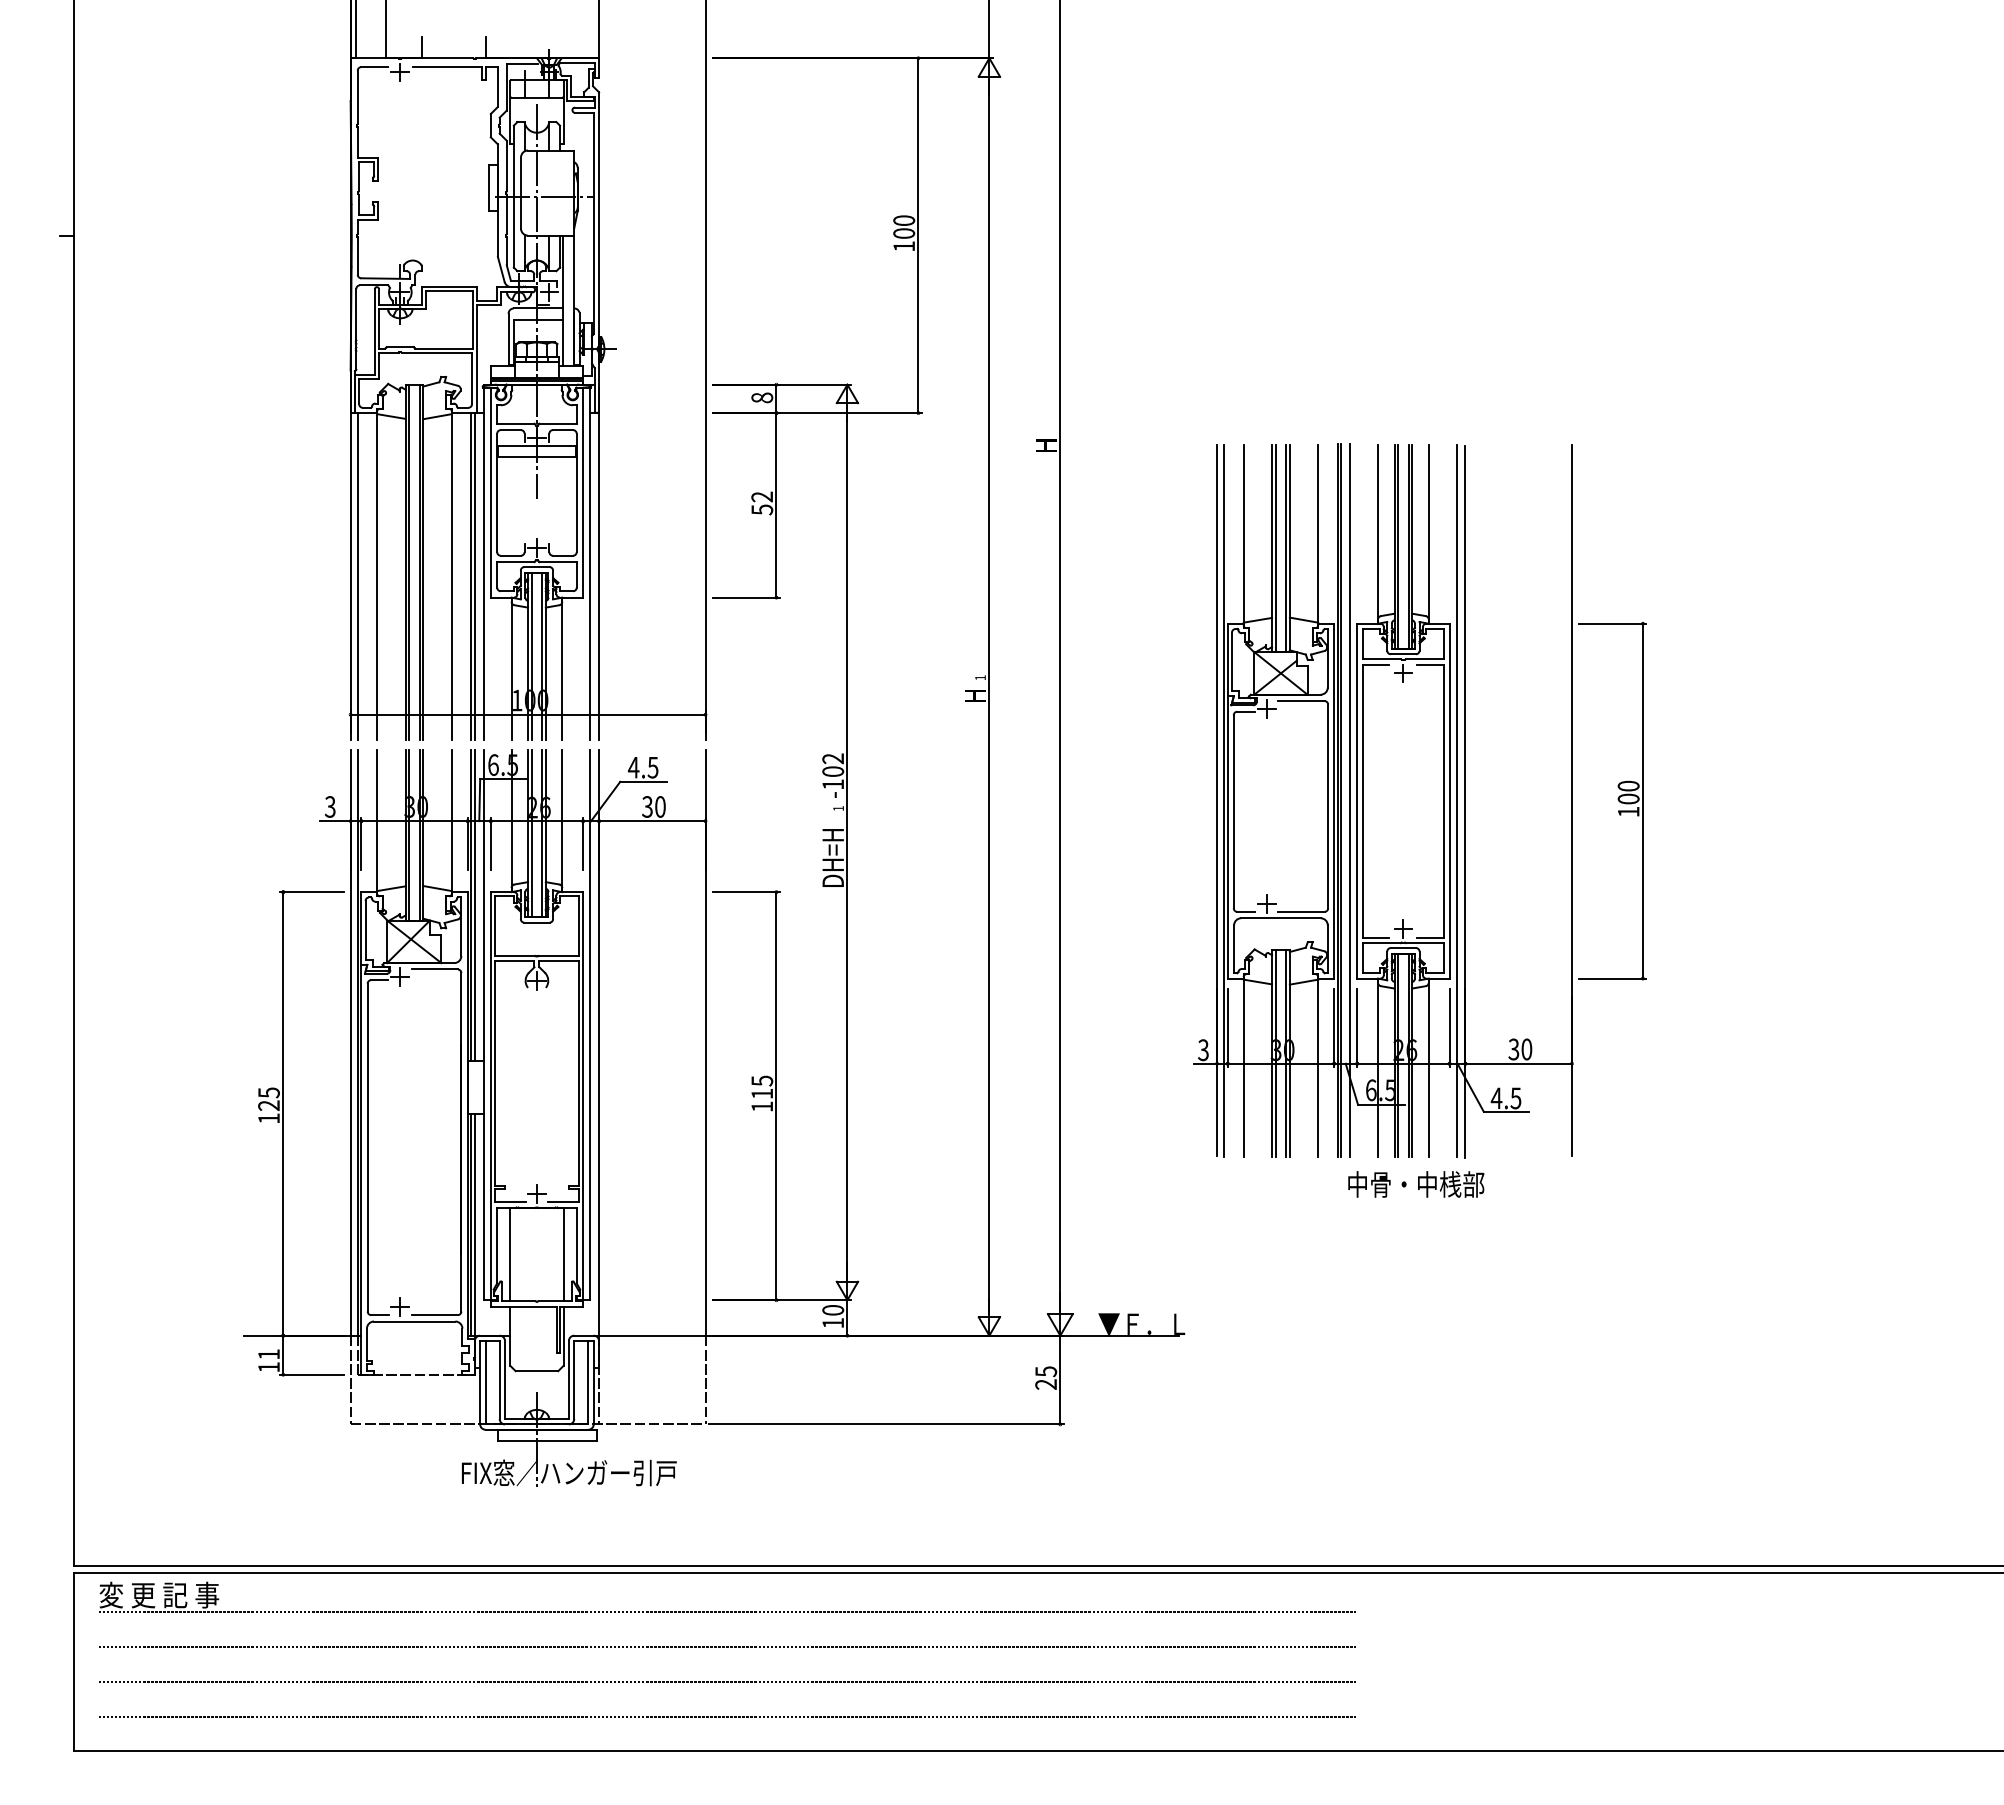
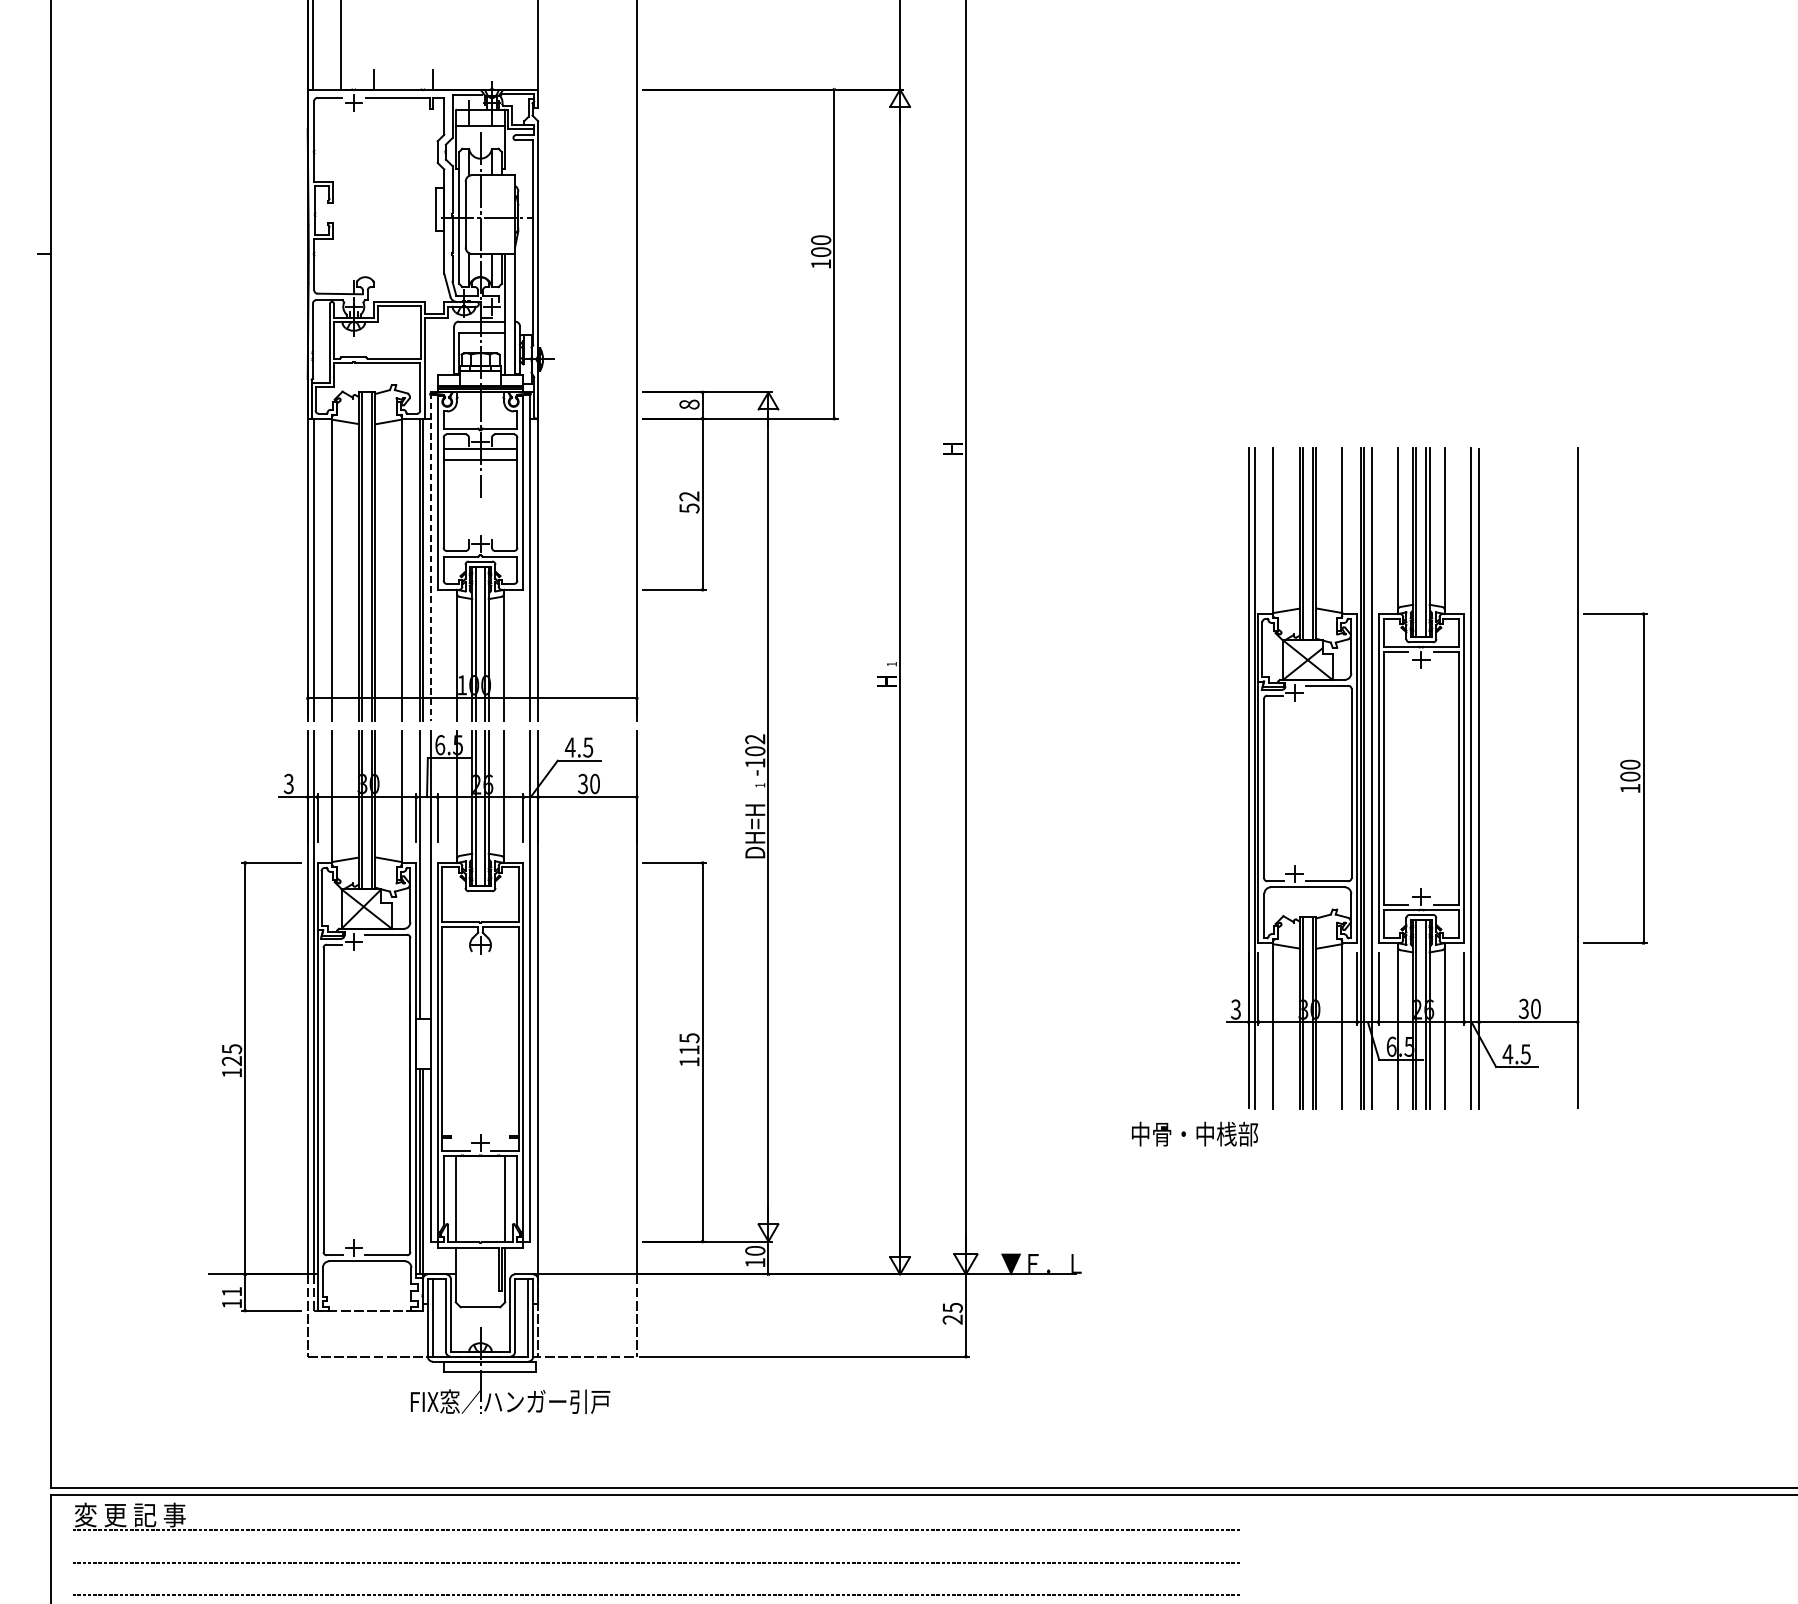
line: (483, 562) -> (430, 557), solid -> dashed
part: (1419, 800) -> (1436, 778), moved
line: (474, 905) -> (422, 875), removed
text: (1416, 1184) -> (1195, 1134), moved

